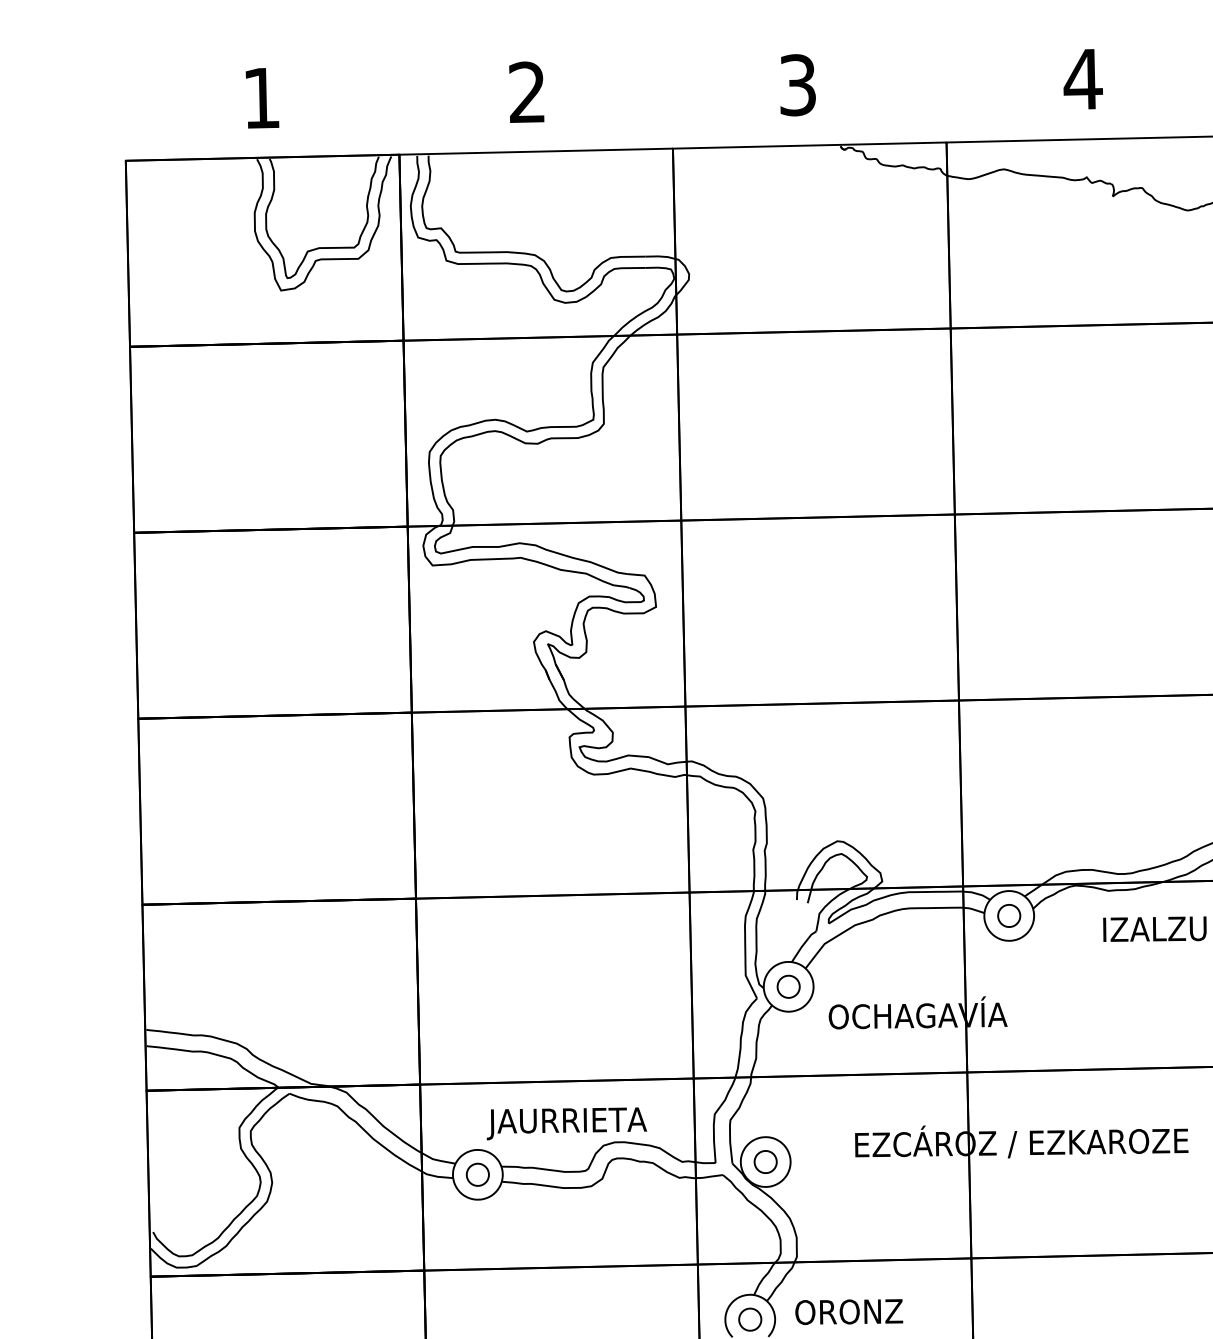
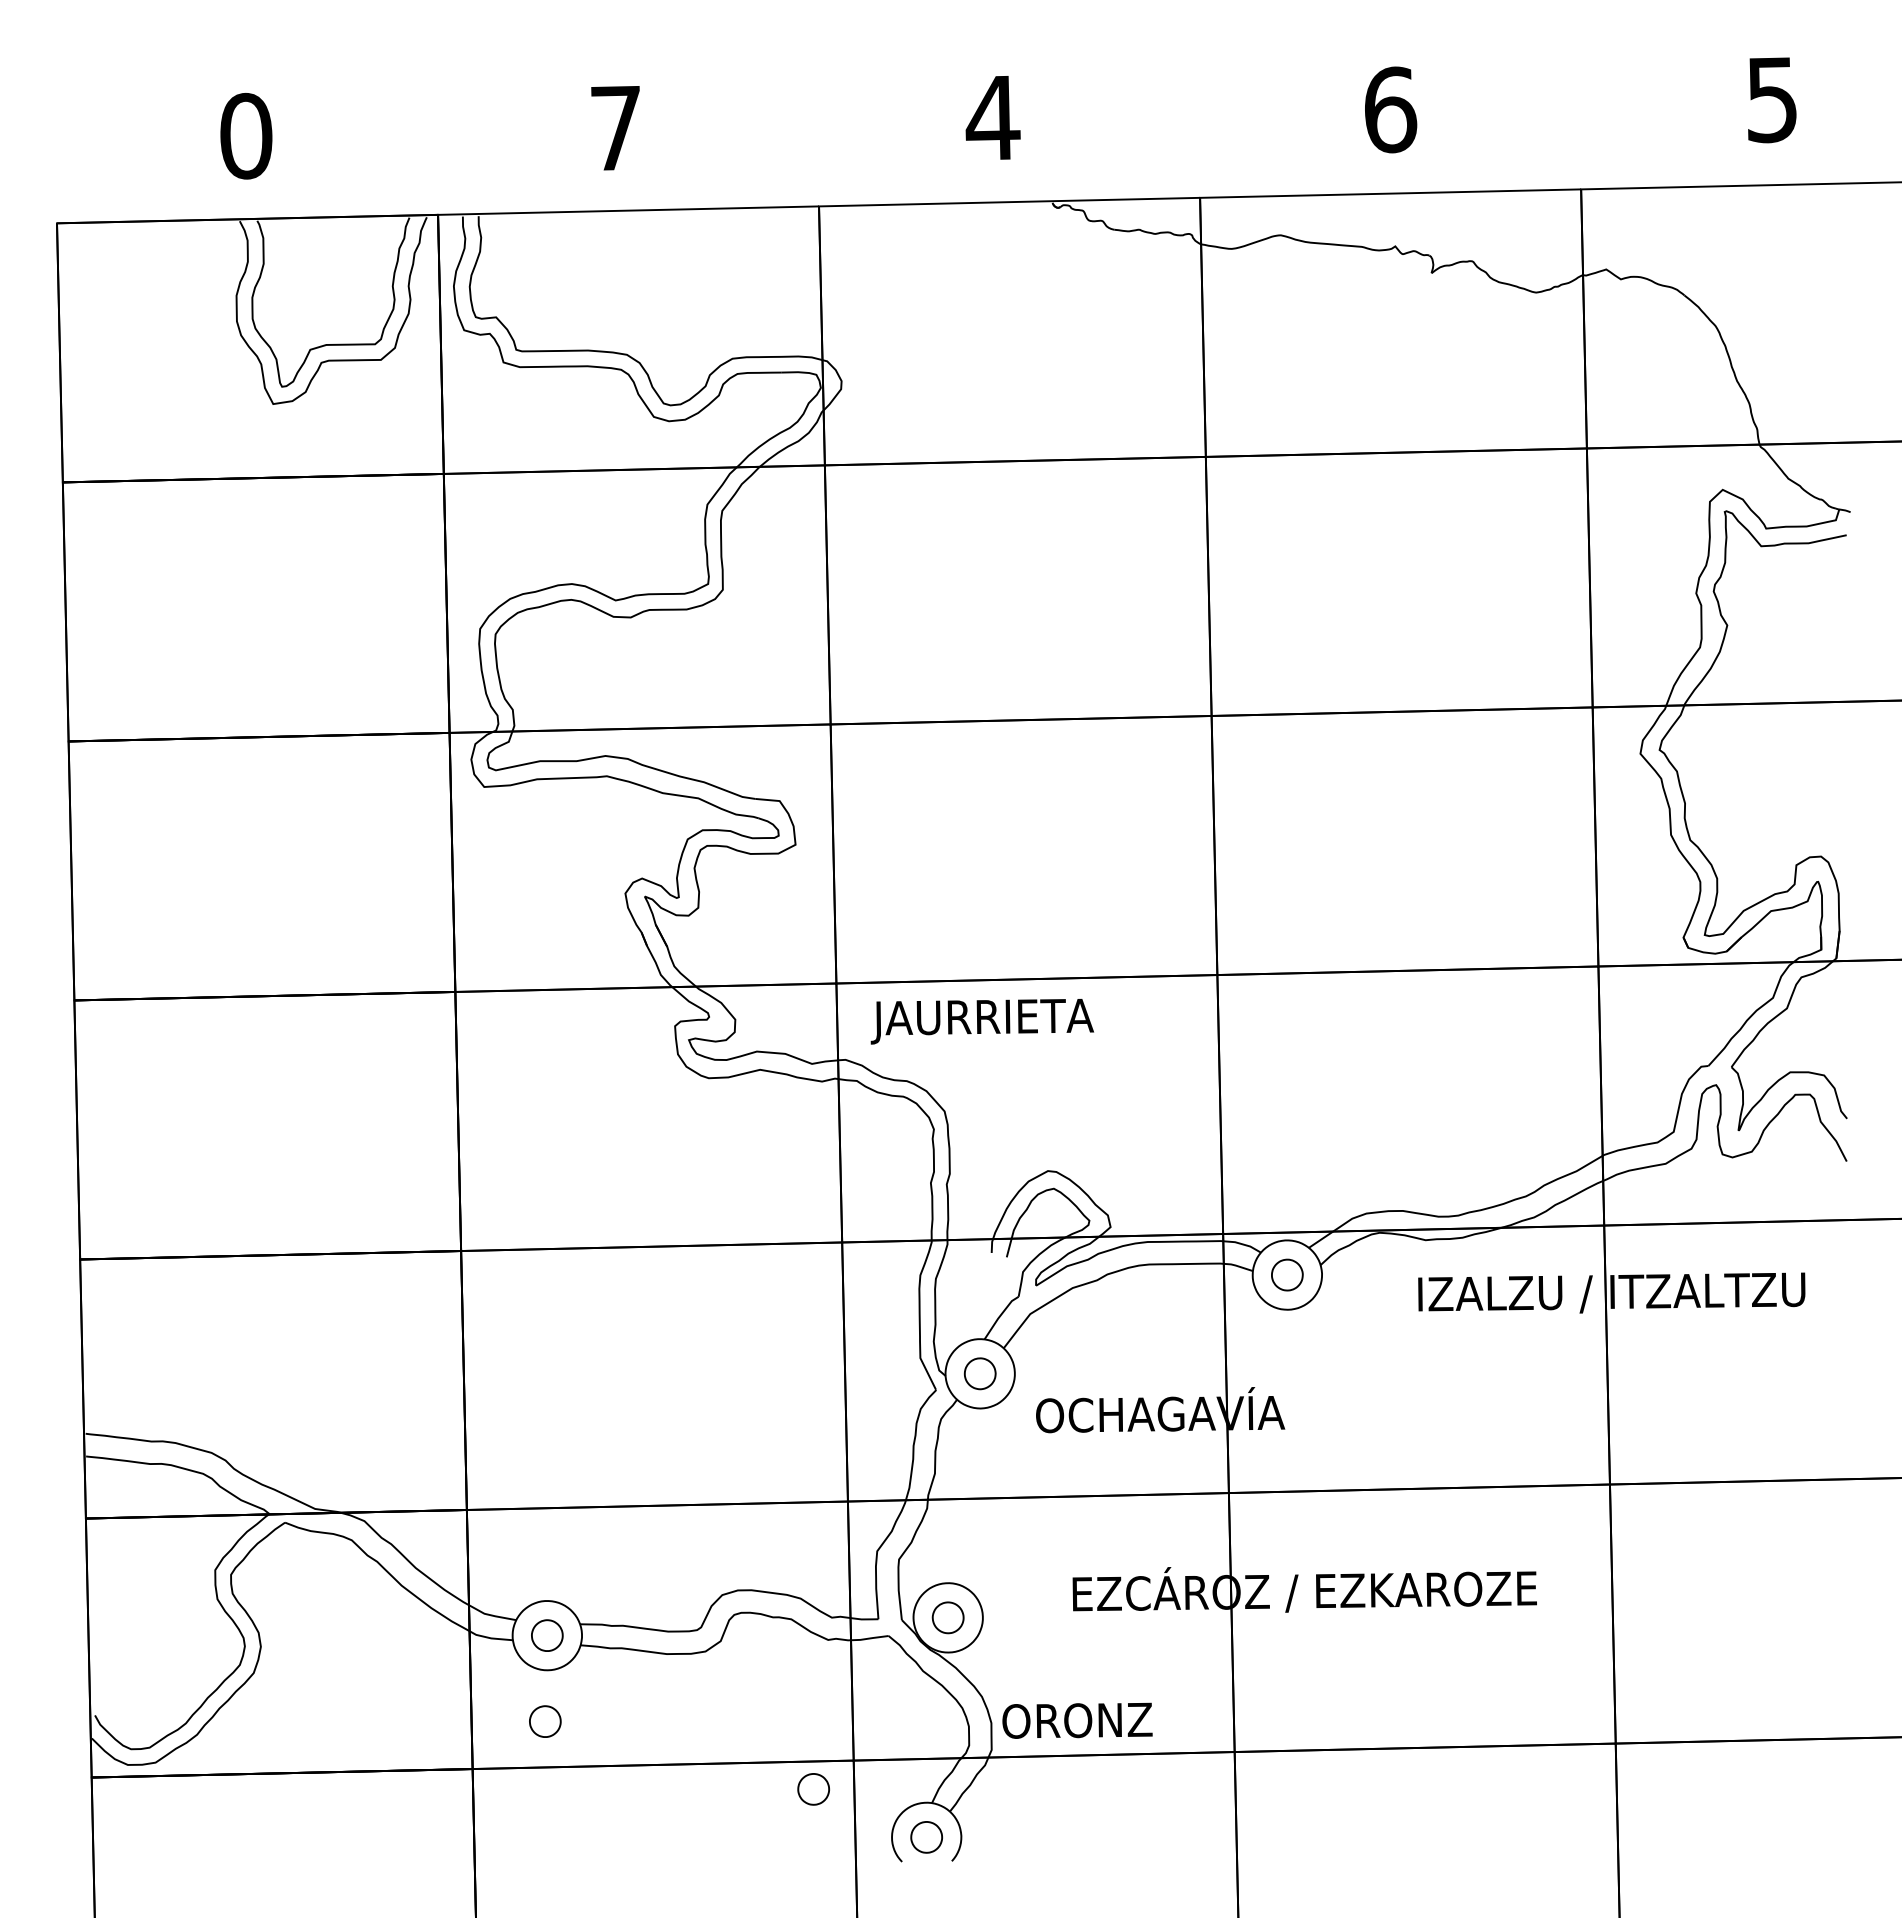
text: (1083, 79) -> (1390, 109), 4 -> 6
text: (797, 84) -> (992, 117), 3 -> 4
text: (526, 91) -> (615, 127), 2 -> 7
text: (261, 97) -> (246, 135), 1 -> 0
text: (567, 1123) -> (982, 1021), moved
part: (476, 1236) -> (545, 1721), added
part: (668, 1285) -> (813, 1789), added
text: (849, 1311) -> (1077, 1720), moved

